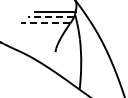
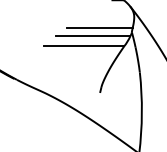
line: (50, 16) -> (92, 35), dashed -> solid
line: (45, 23) -> (84, 46), dashed -> solid

